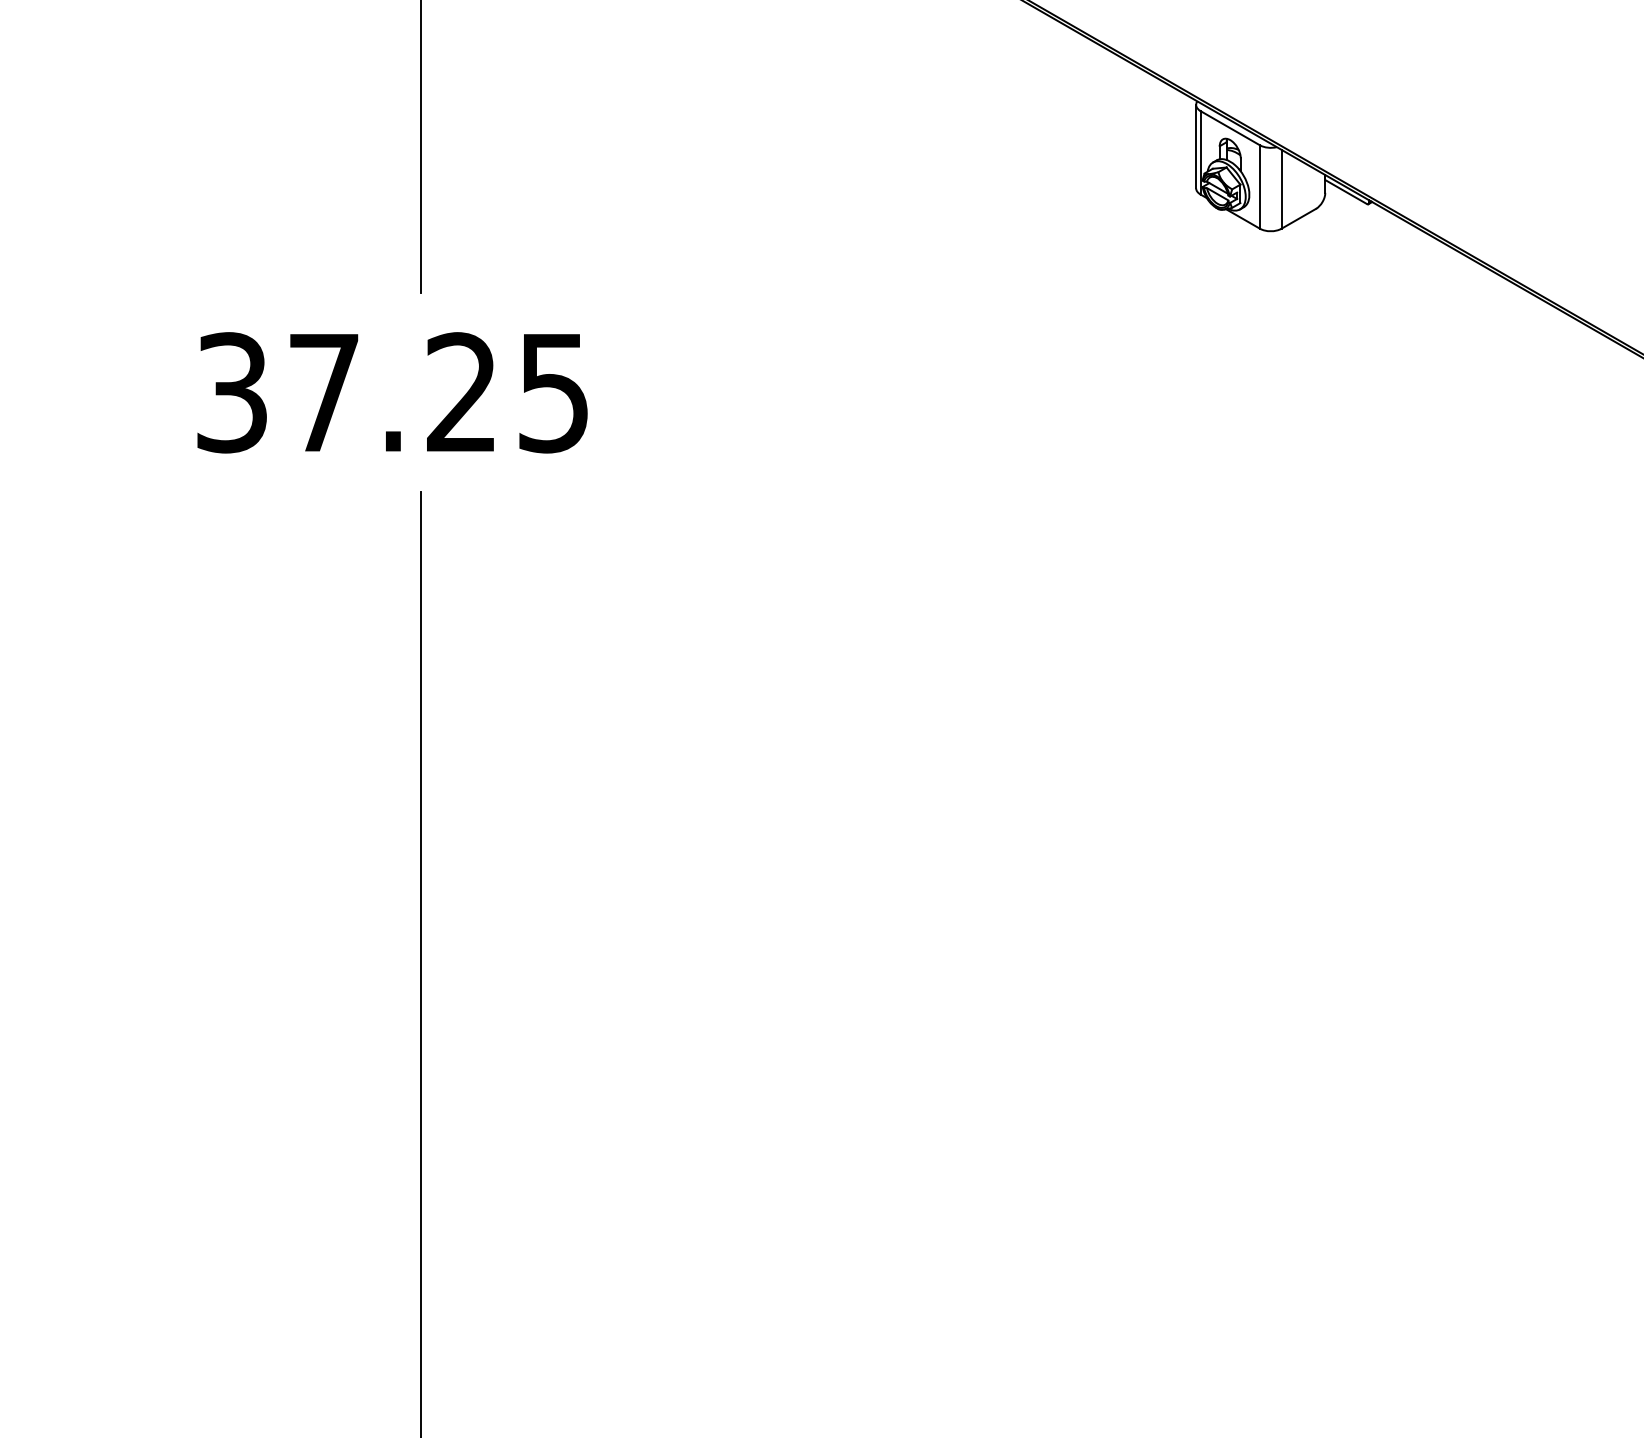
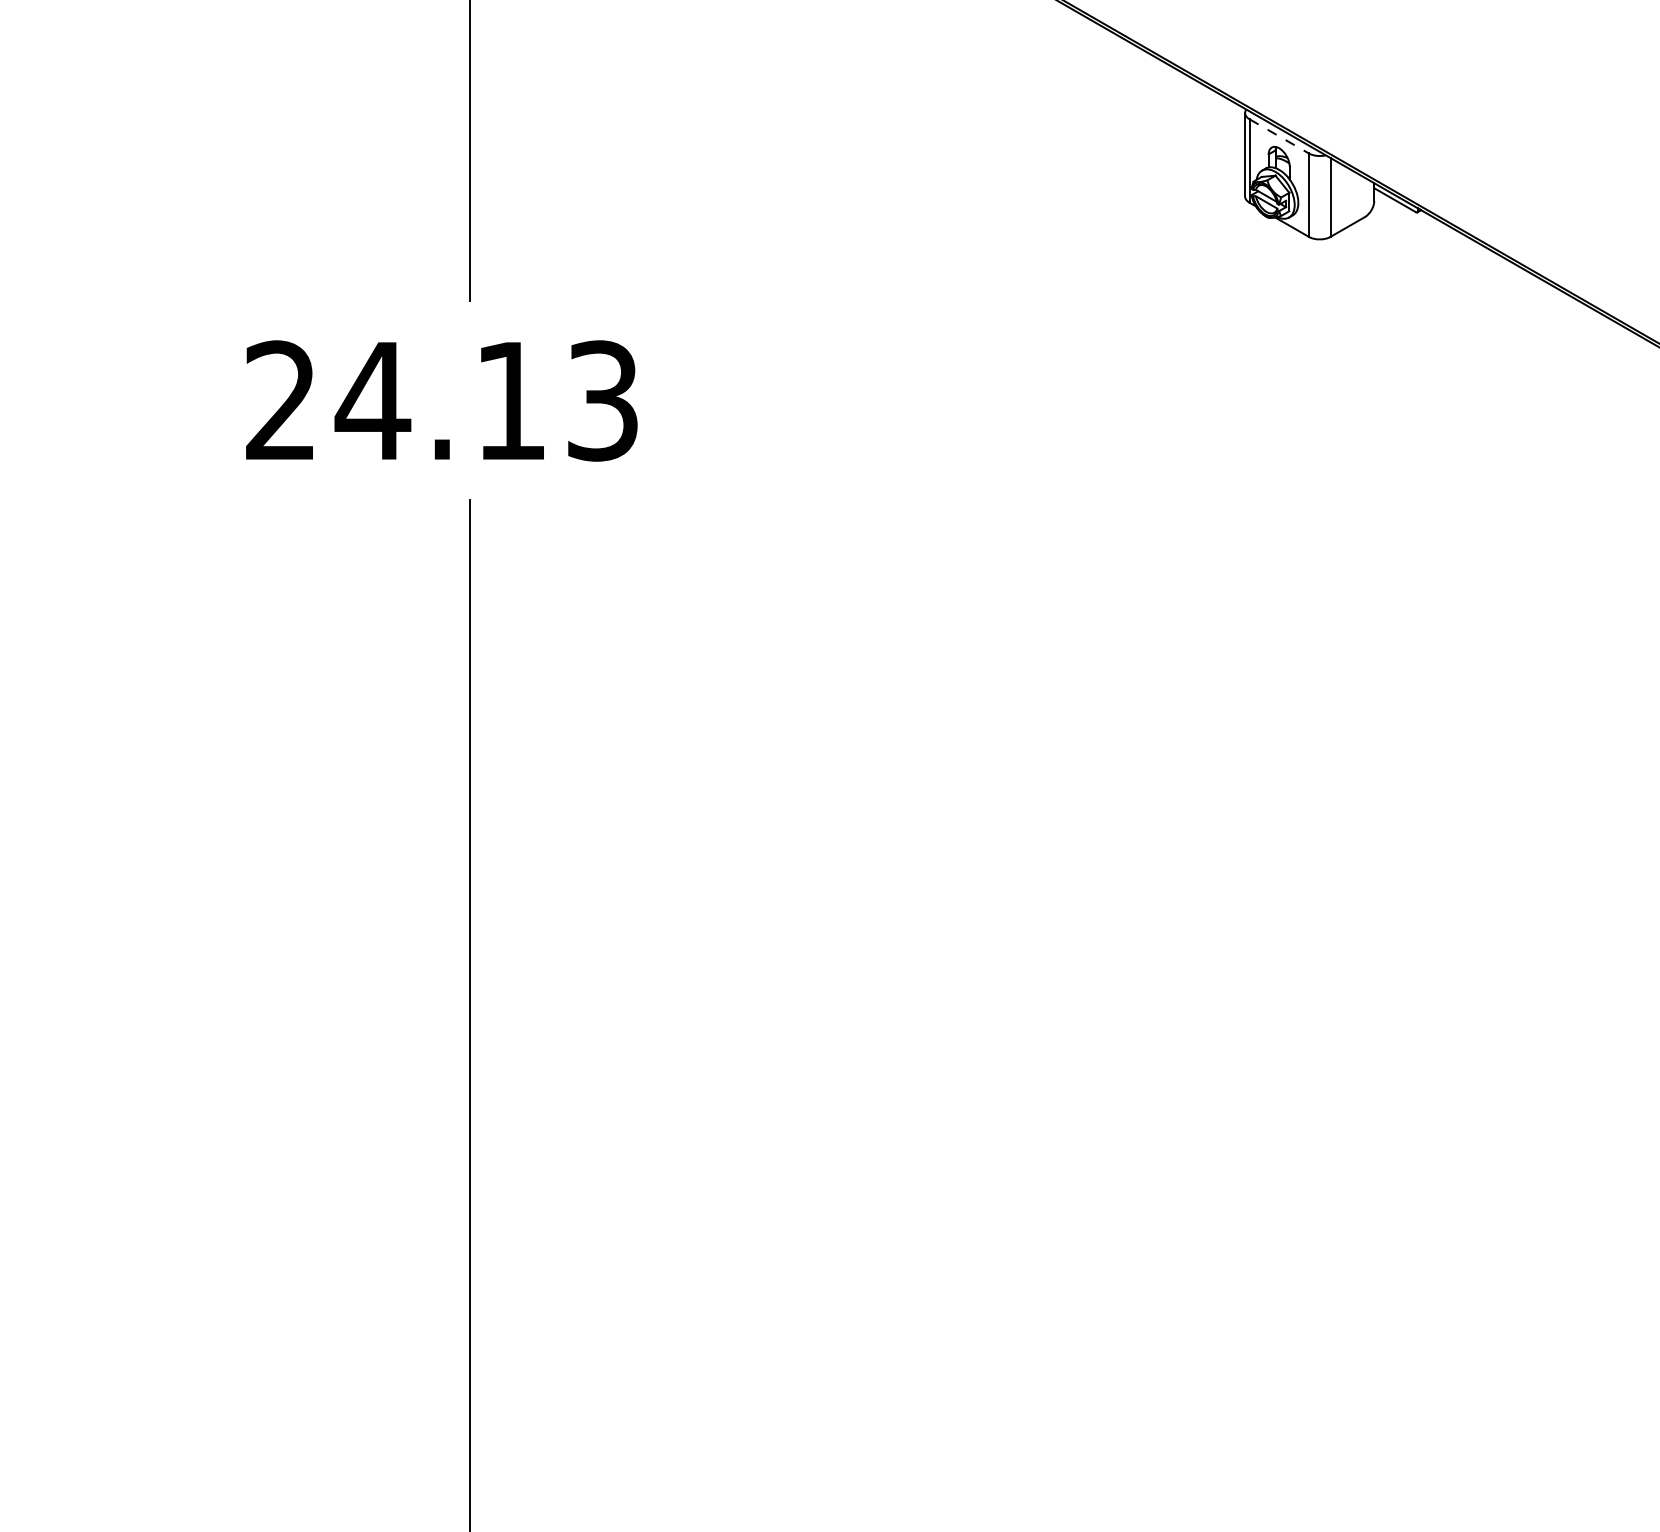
line: (1230, 128) -> (1279, 136), solid -> dashed
text: (392, 392) -> (441, 400), 37.25 -> 24.13

